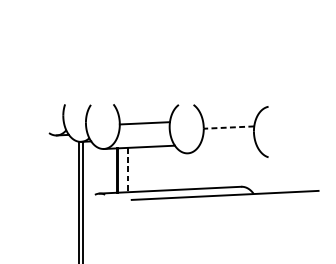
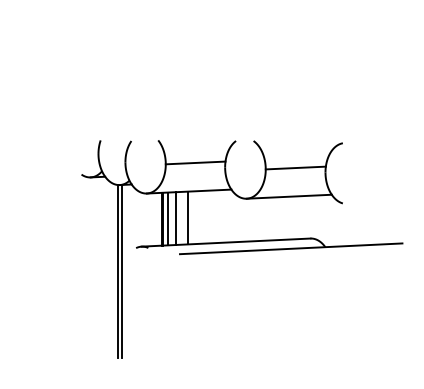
line: (228, 127) -> (295, 168), dashed -> solid
line: (222, 151) -> (288, 196), added
line: (121, 169) -> (167, 218), added
line: (138, 169) -> (188, 217), added
line: (127, 170) -> (175, 219), dashed -> solid

